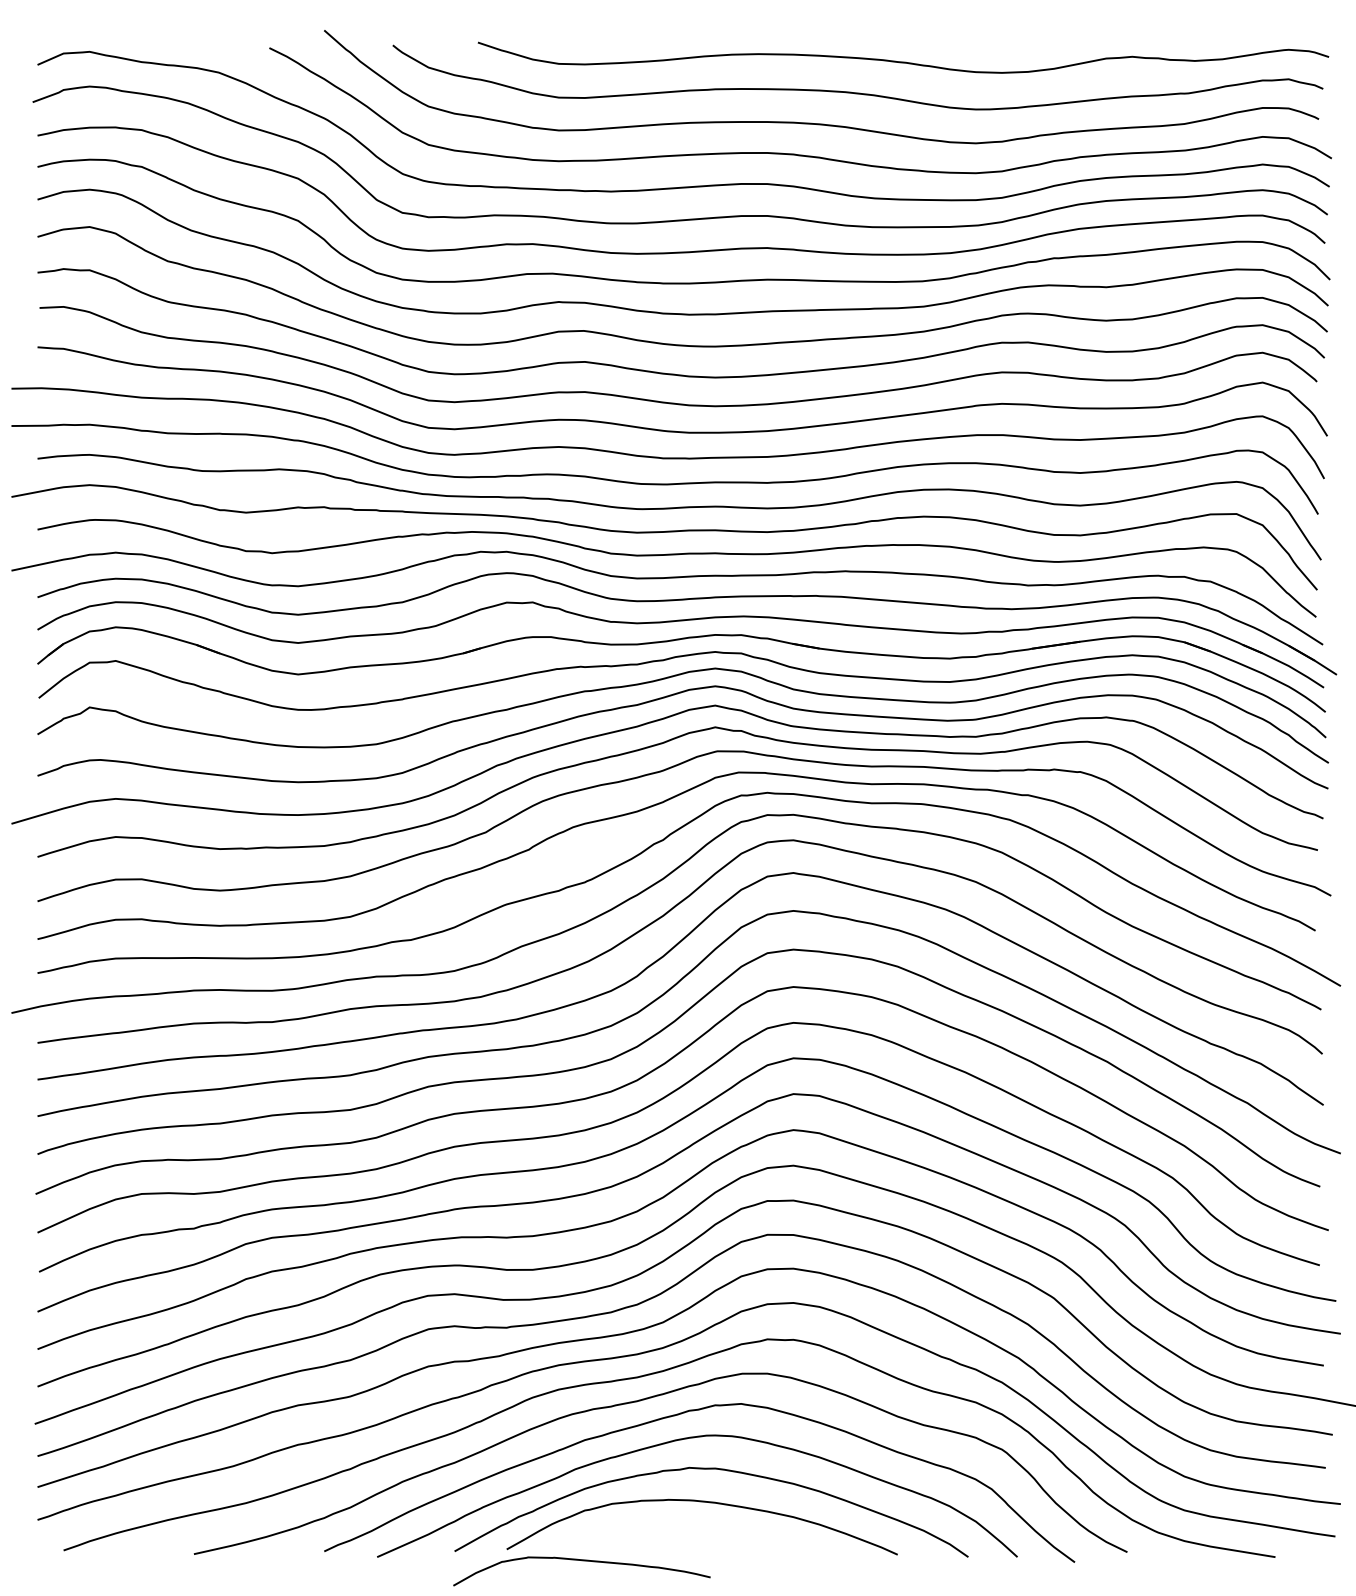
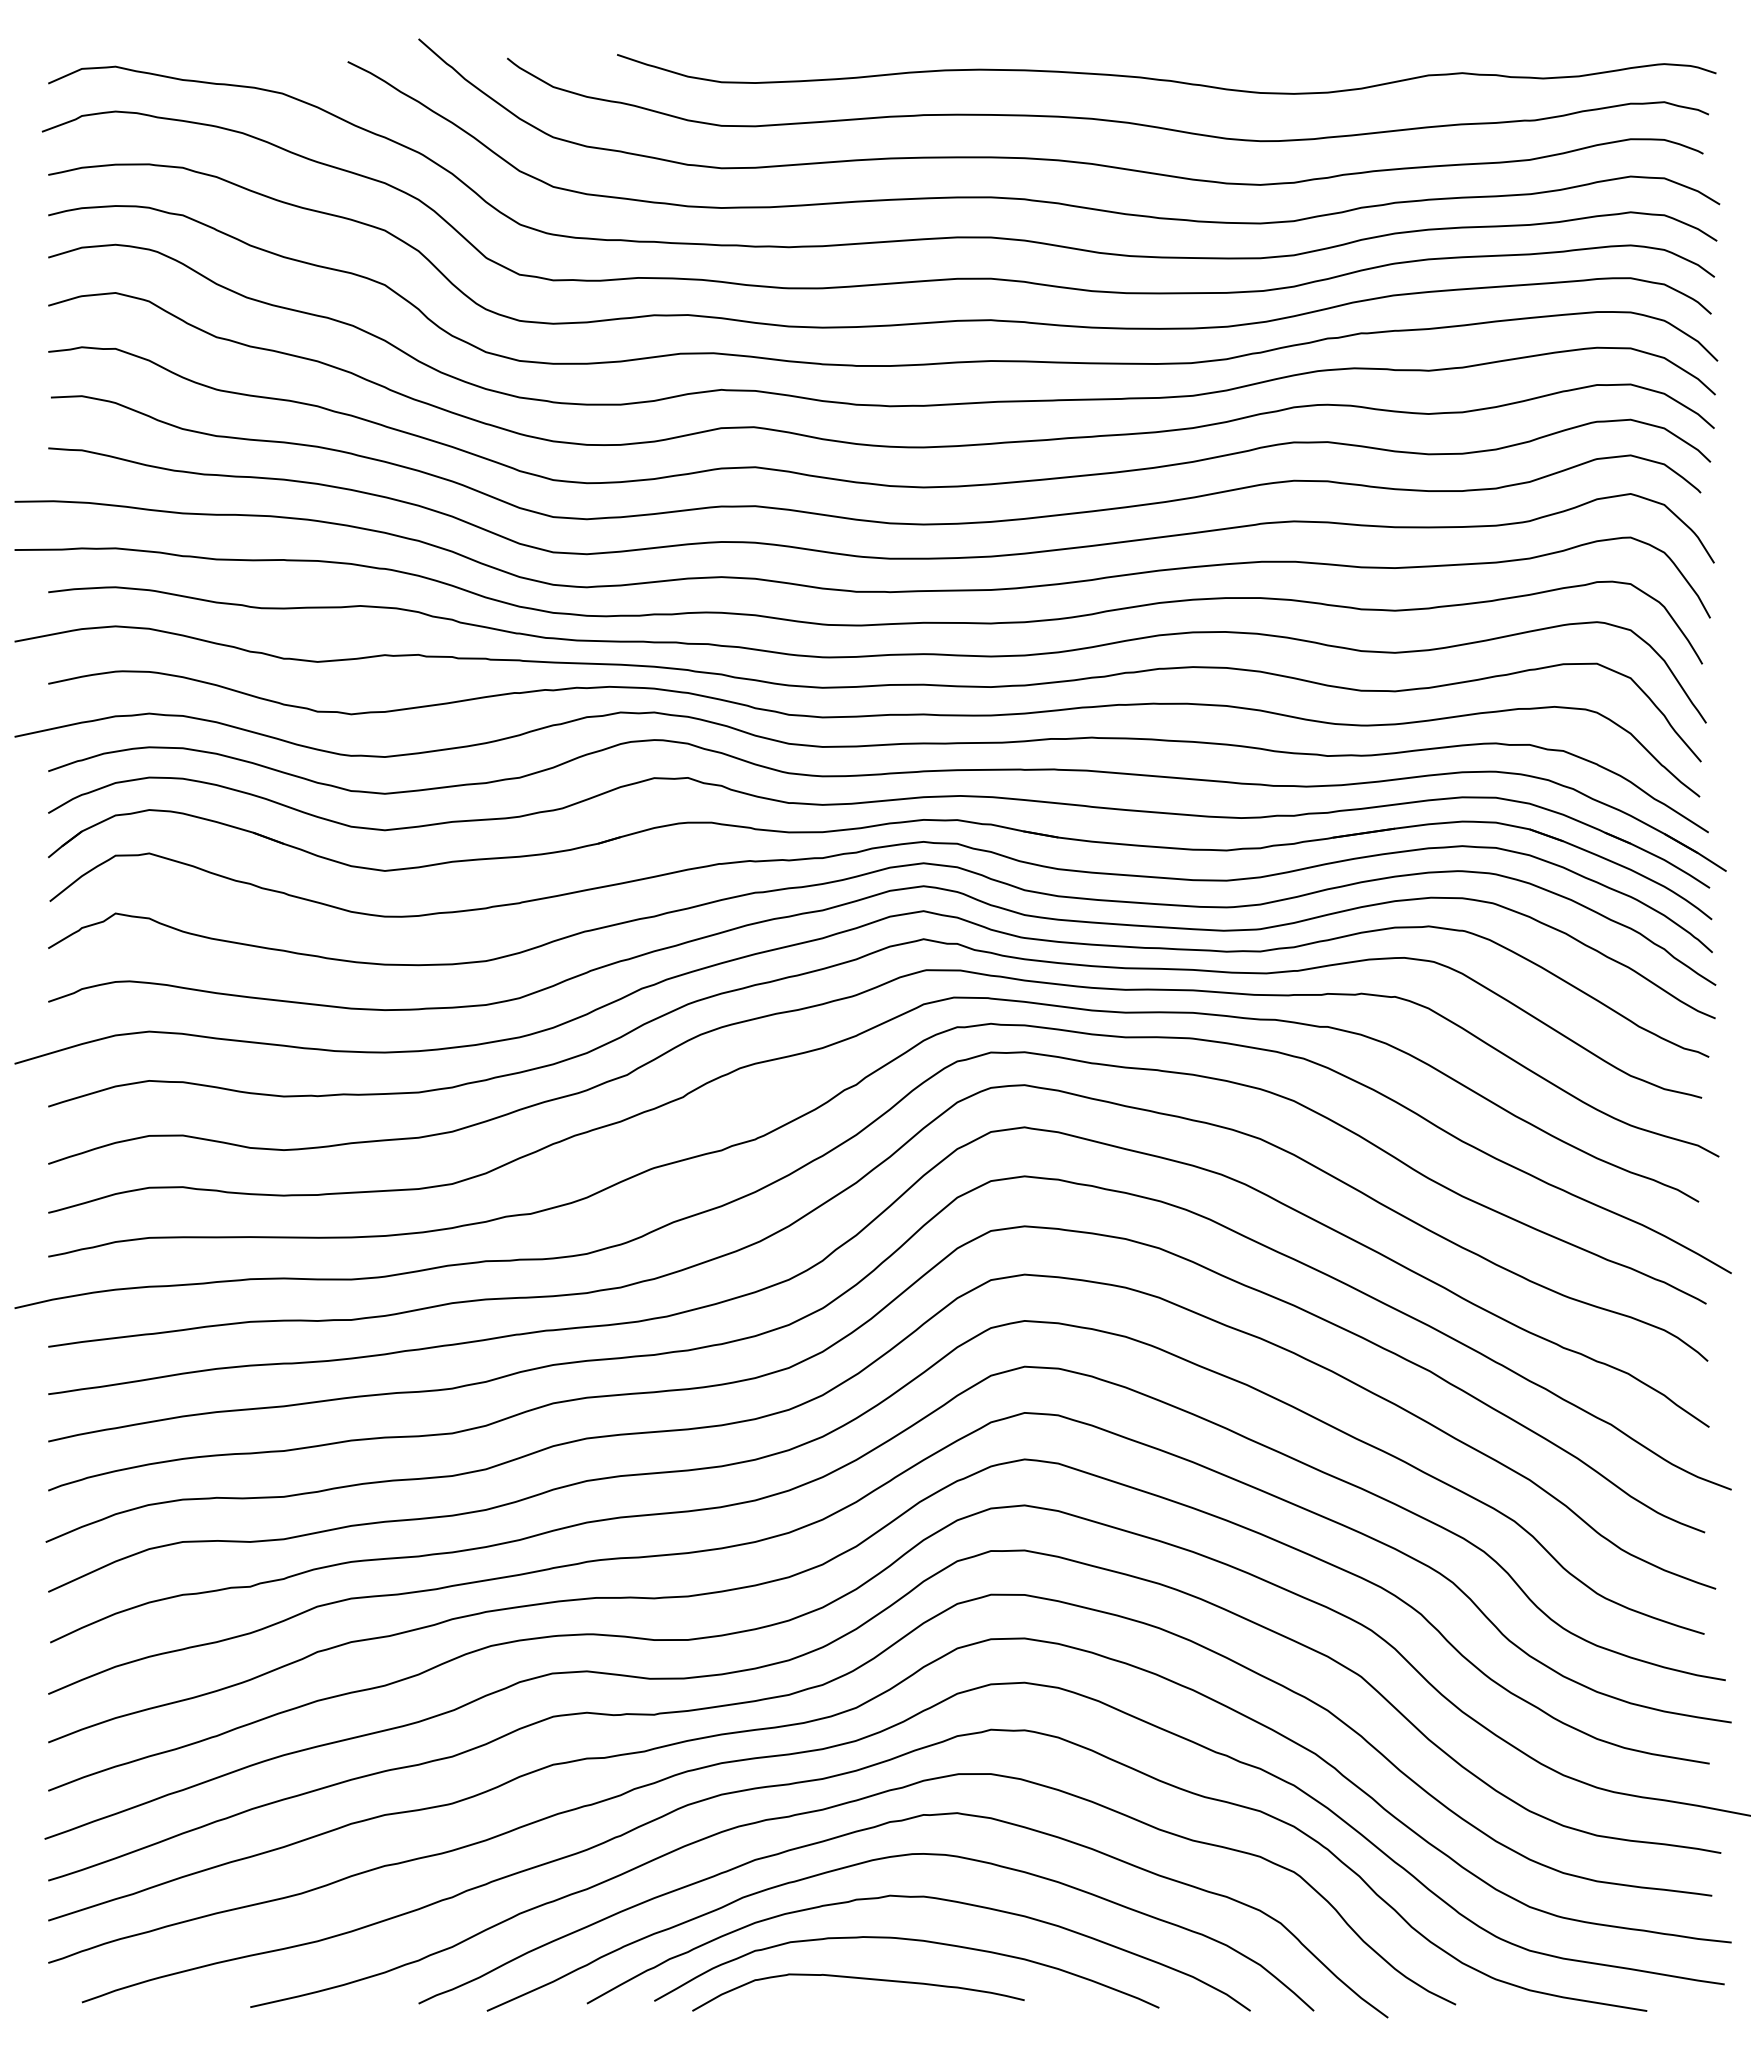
curve: (583, 1561) -> (860, 1979), moved

